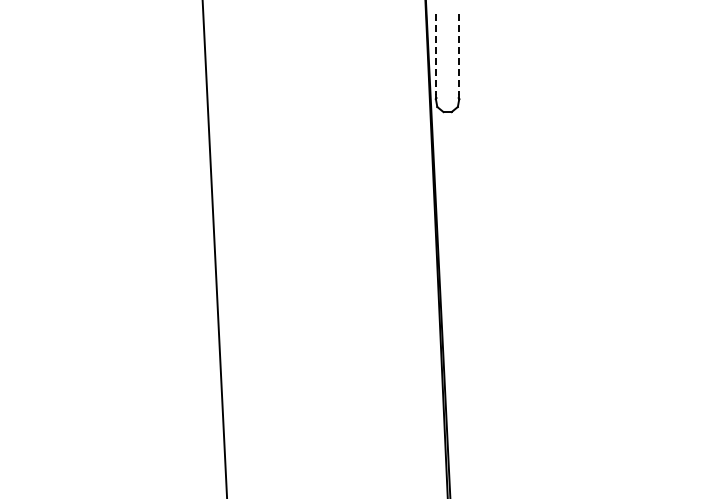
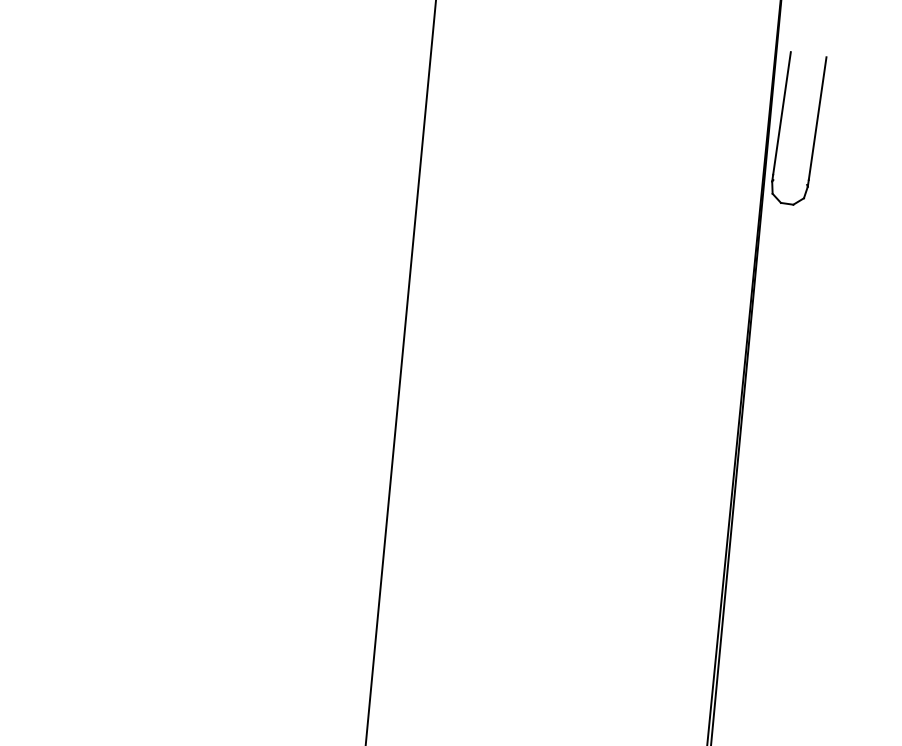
line: (435, 55) -> (781, 114), dashed -> solid
line: (459, 55) -> (817, 120), dashed -> solid

